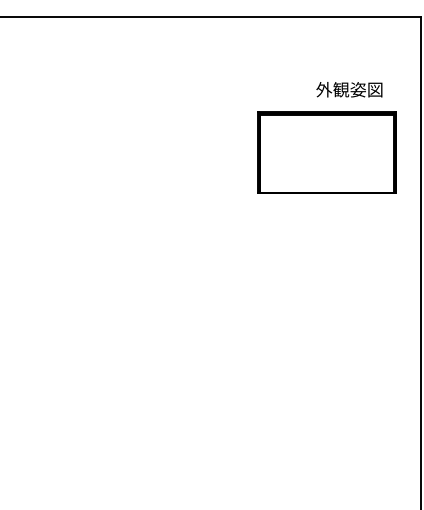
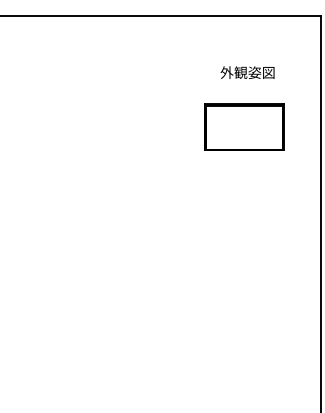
text: (349, 89) -> (247, 72), moved
part: (326, 152) -> (243, 127), size x0.7

